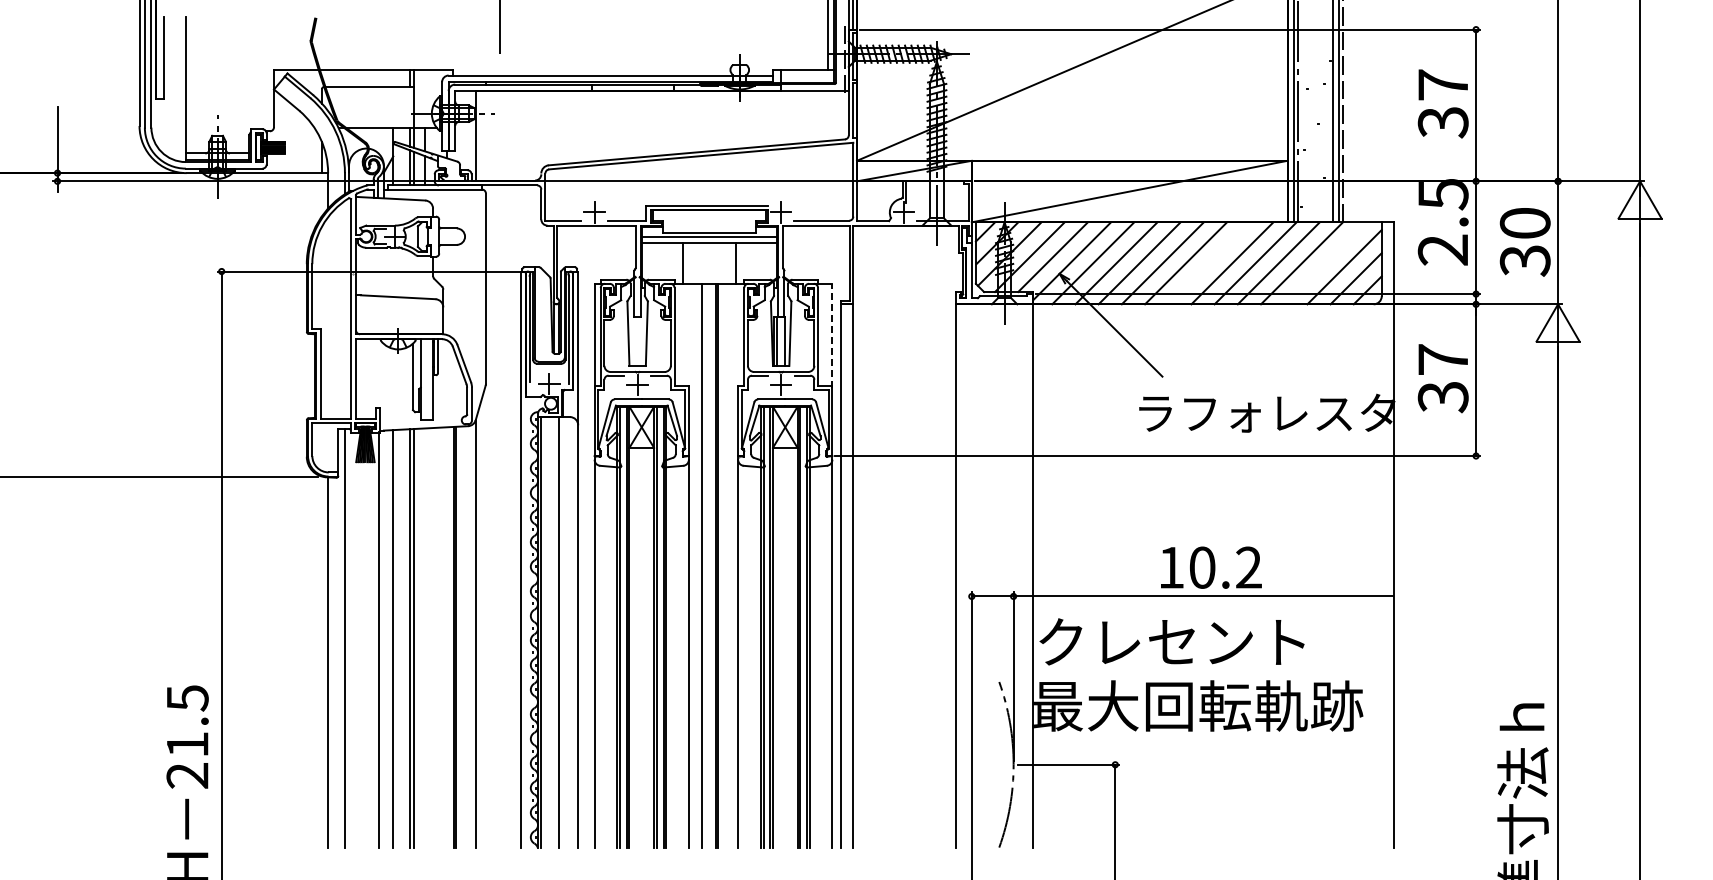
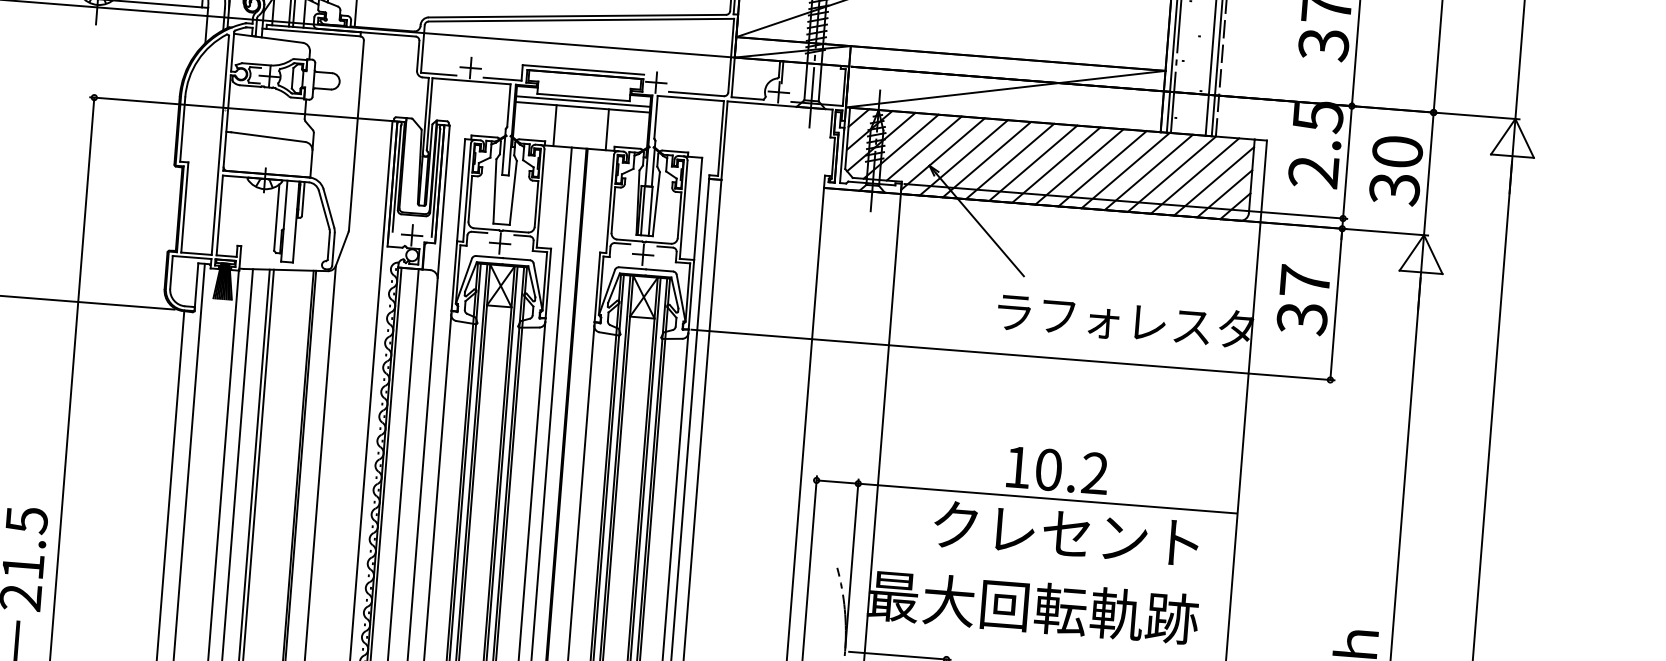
line: (1209, 263) -> (1079, 167), added
line: (1325, 263) -> (1195, 176), added
line: (832, 335) -> (698, 209), dashed -> solid
text: (1171, 641) -> (1065, 533), moved

